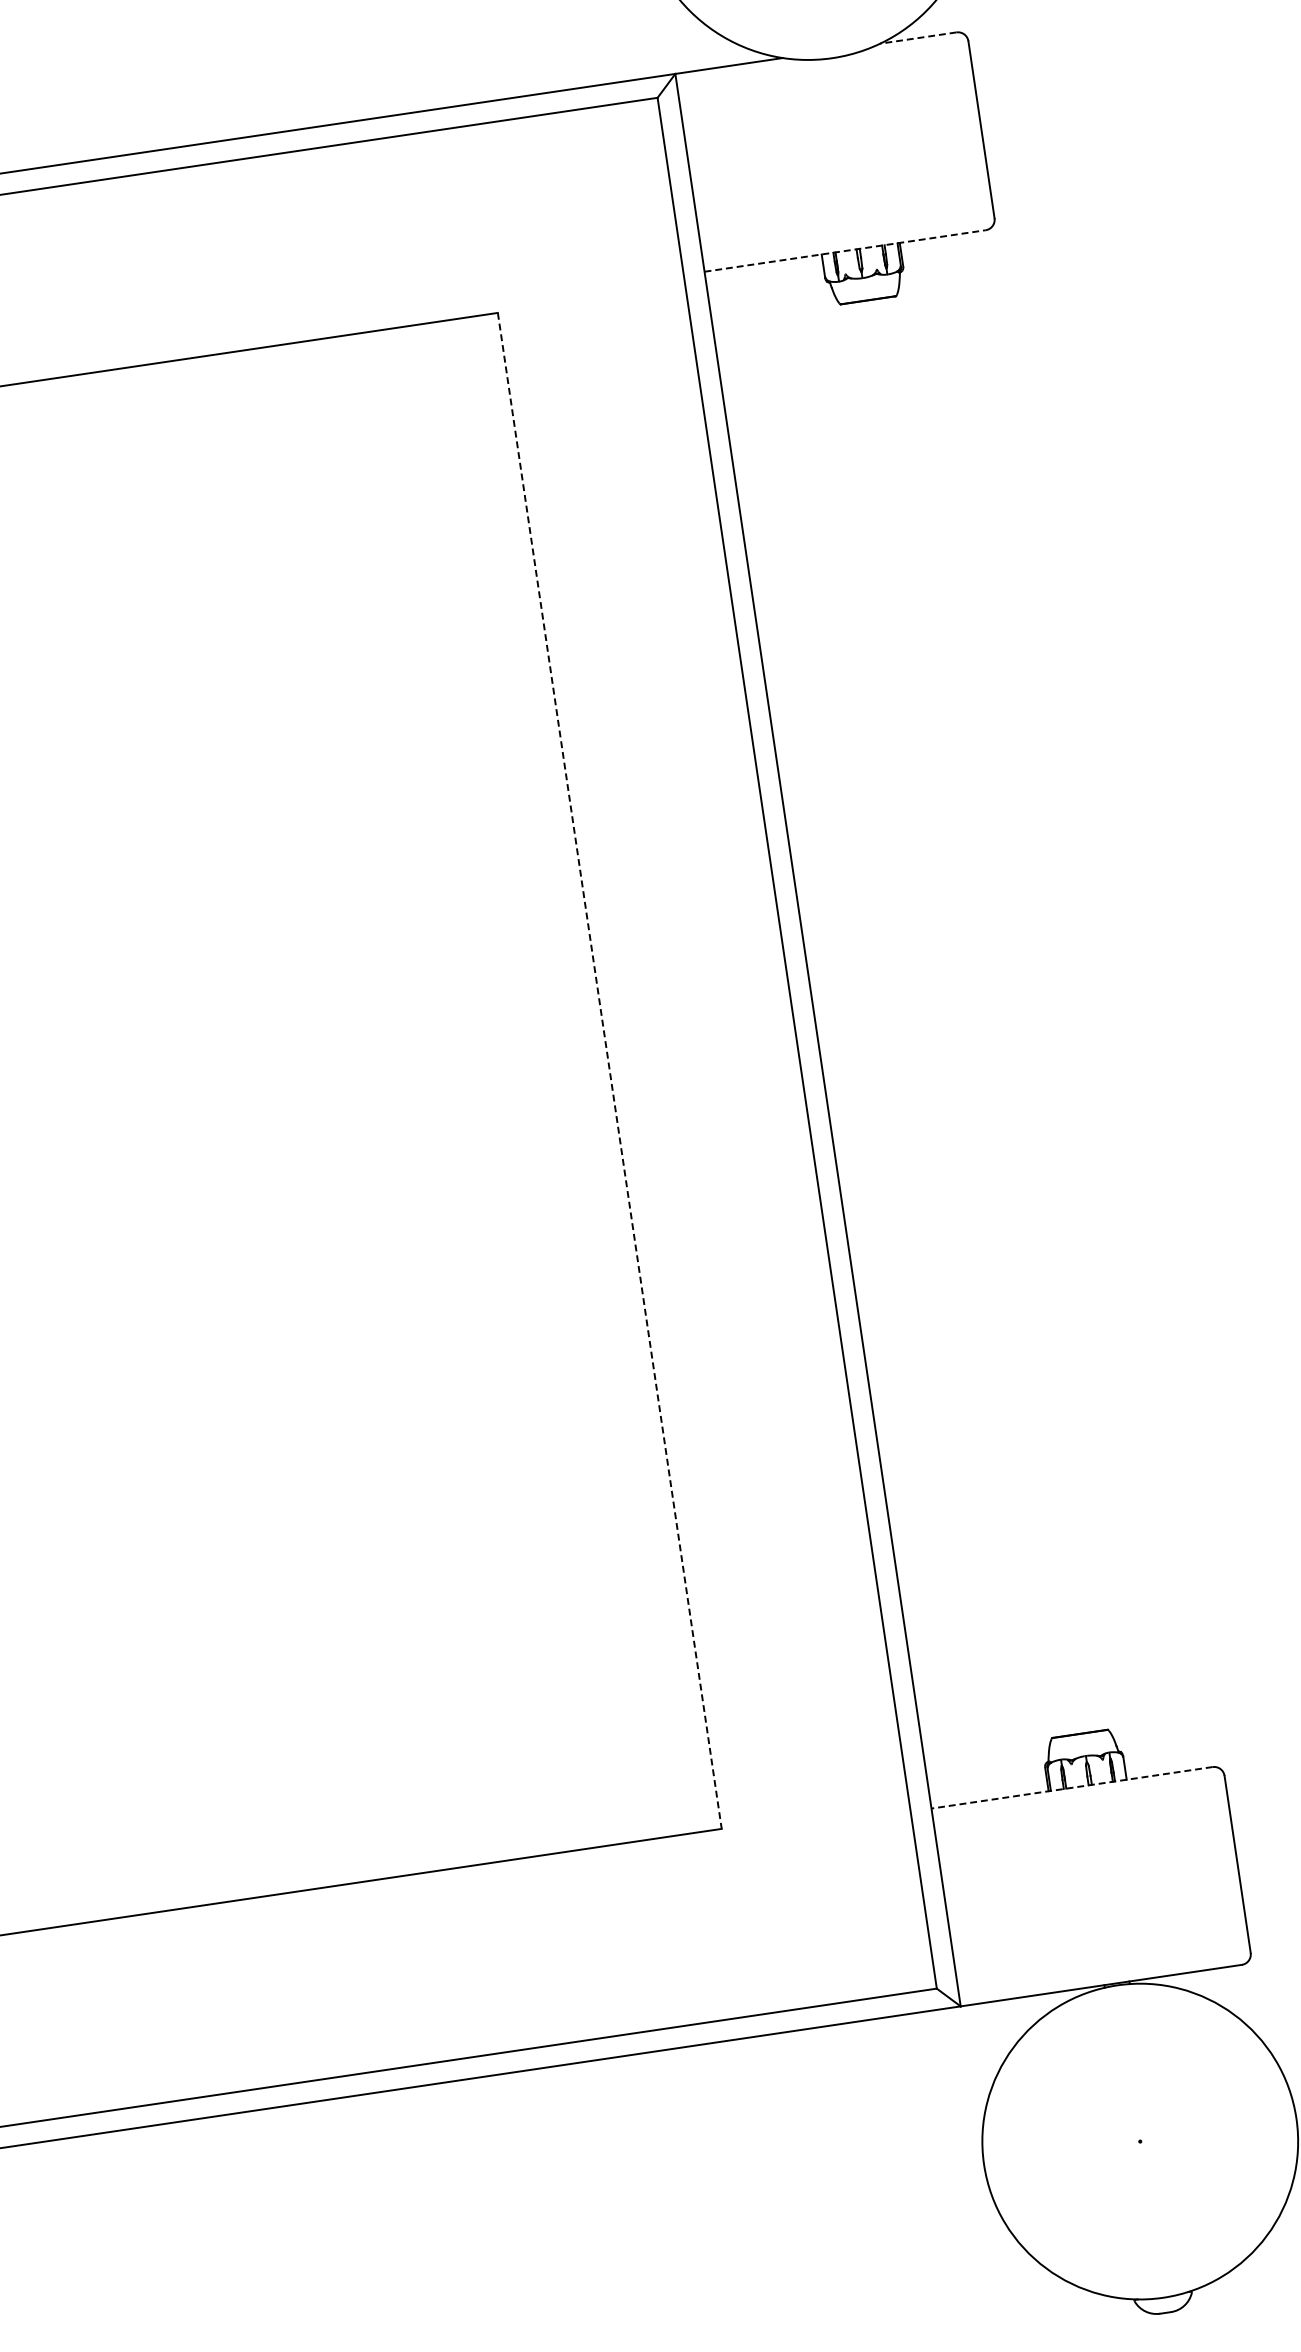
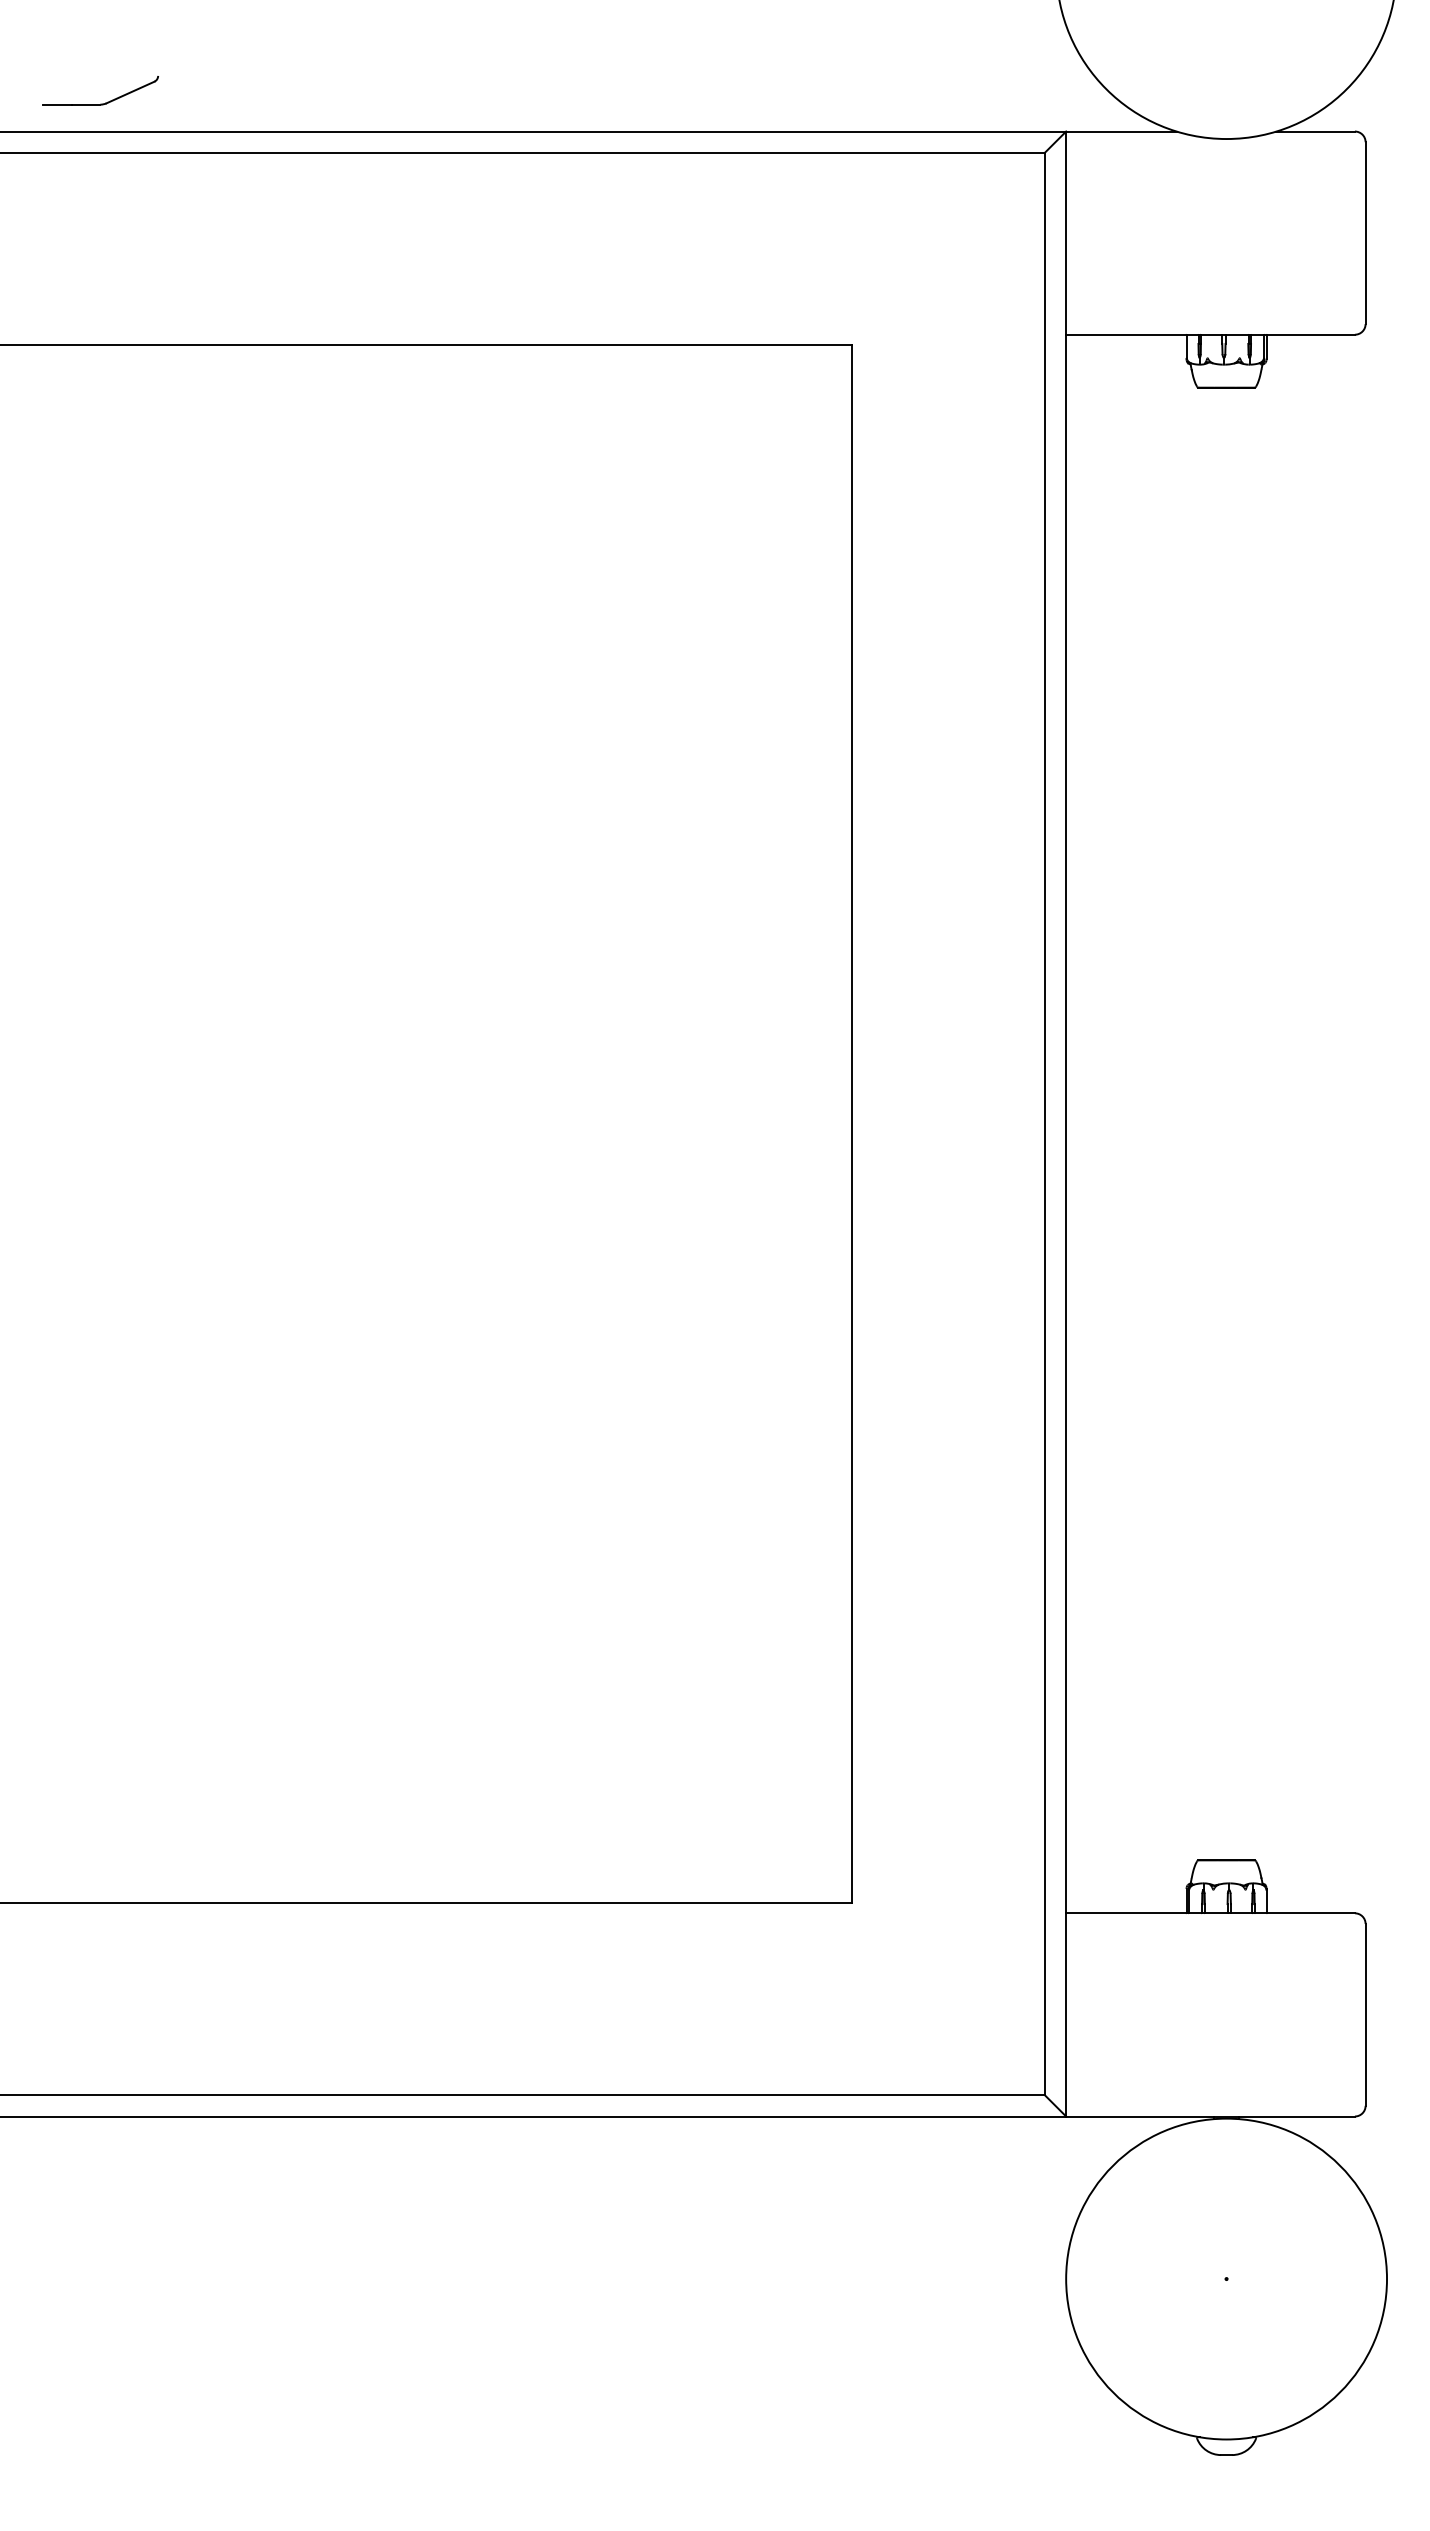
line: (918, 38) -> (1315, 131), dashed -> solid
line: (846, 250) -> (1211, 334), dashed -> solid
line: (610, 1071) -> (852, 1124), dashed -> solid
line: (1072, 1788) -> (1210, 1913), dashed -> solid

